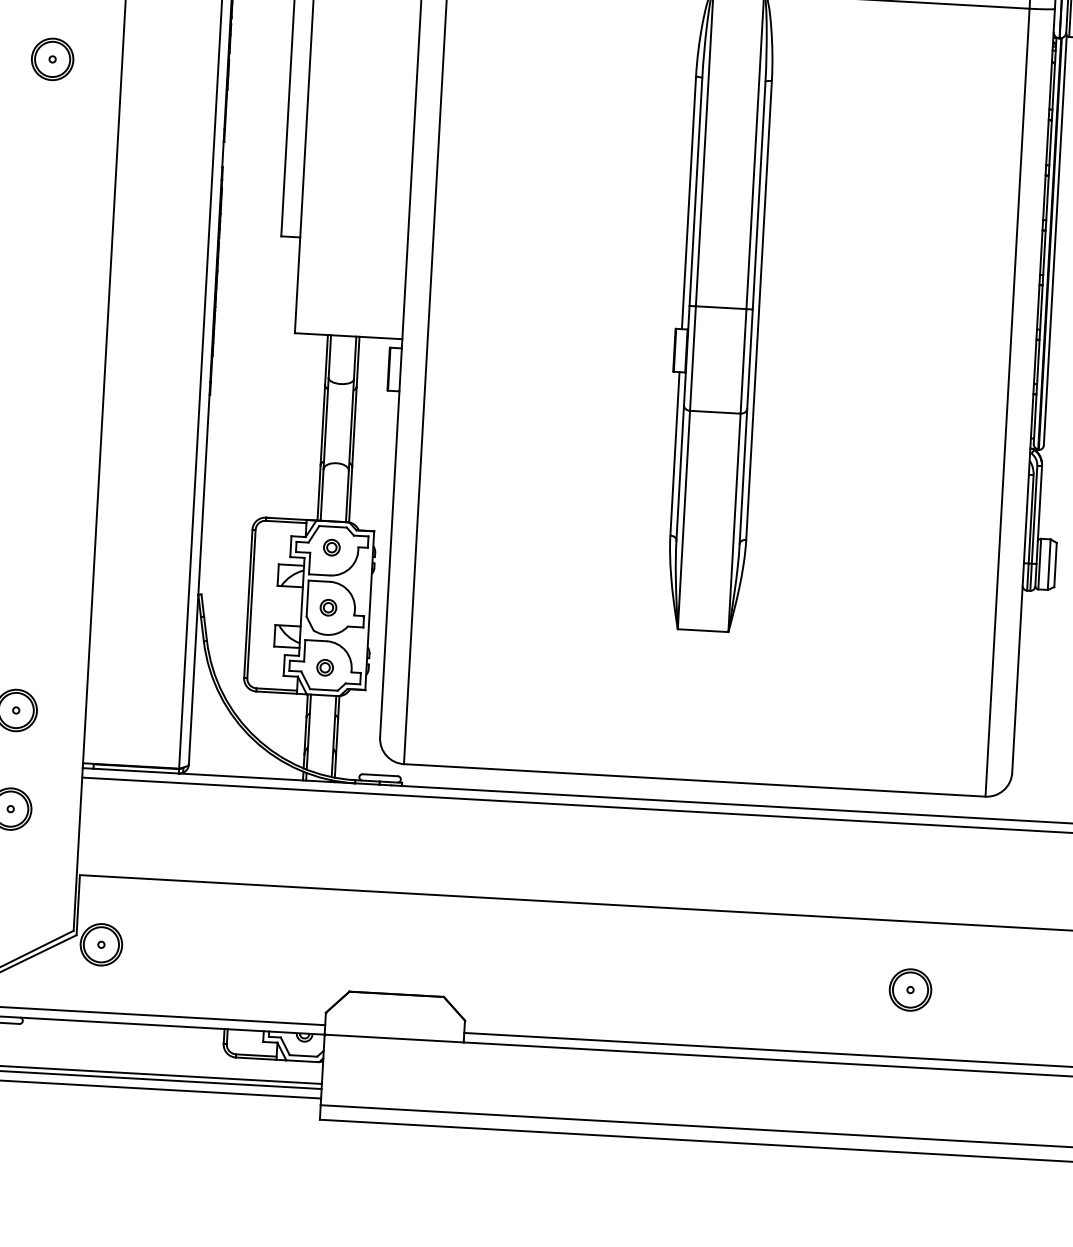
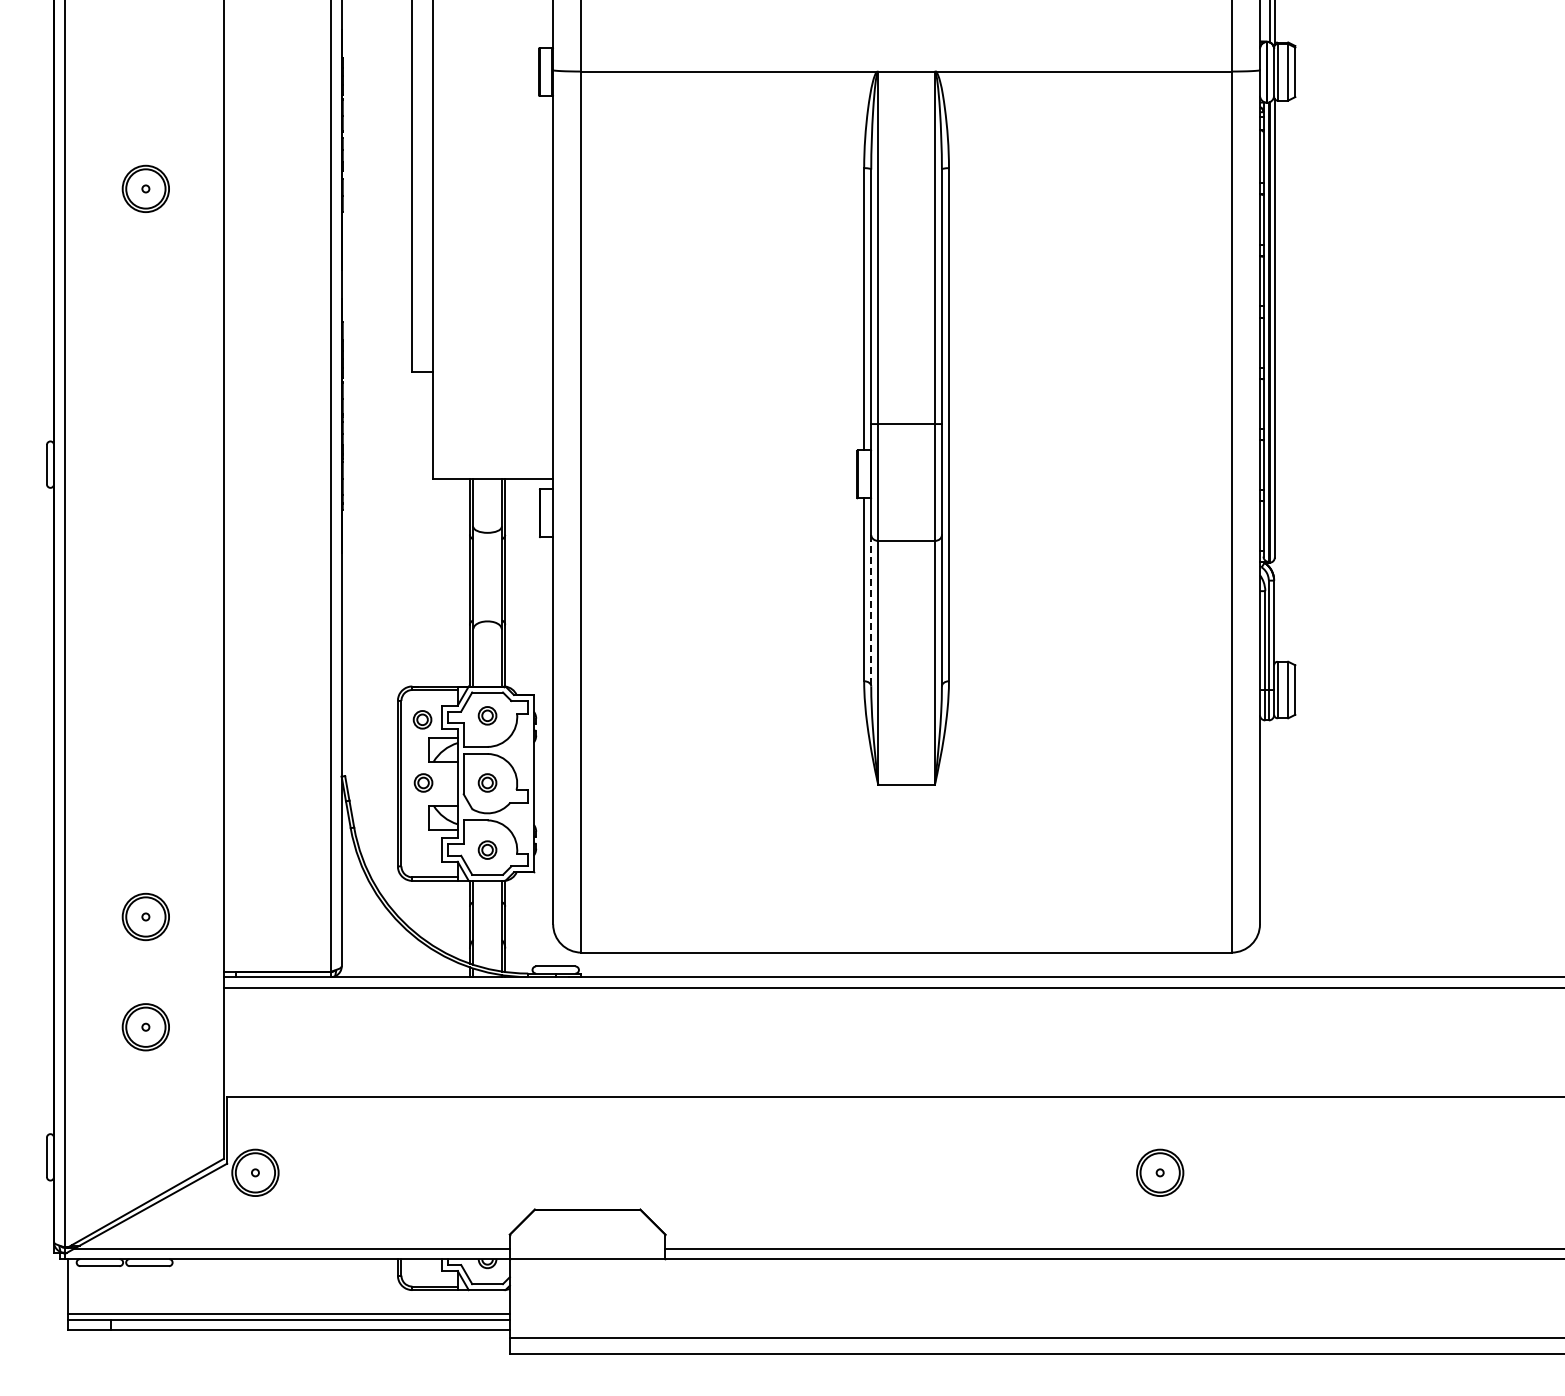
line: (680, 472) -> (871, 610), solid -> dashed
part: (273, 547) -> (422, 719), added
part: (271, 604) -> (423, 782), added

